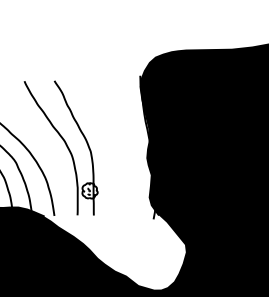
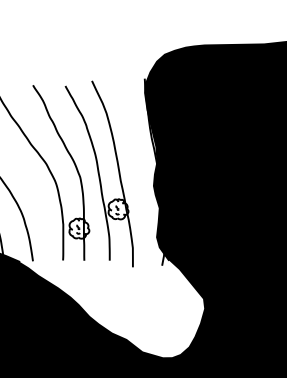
part: (105, 148) -> (99, 173), added

